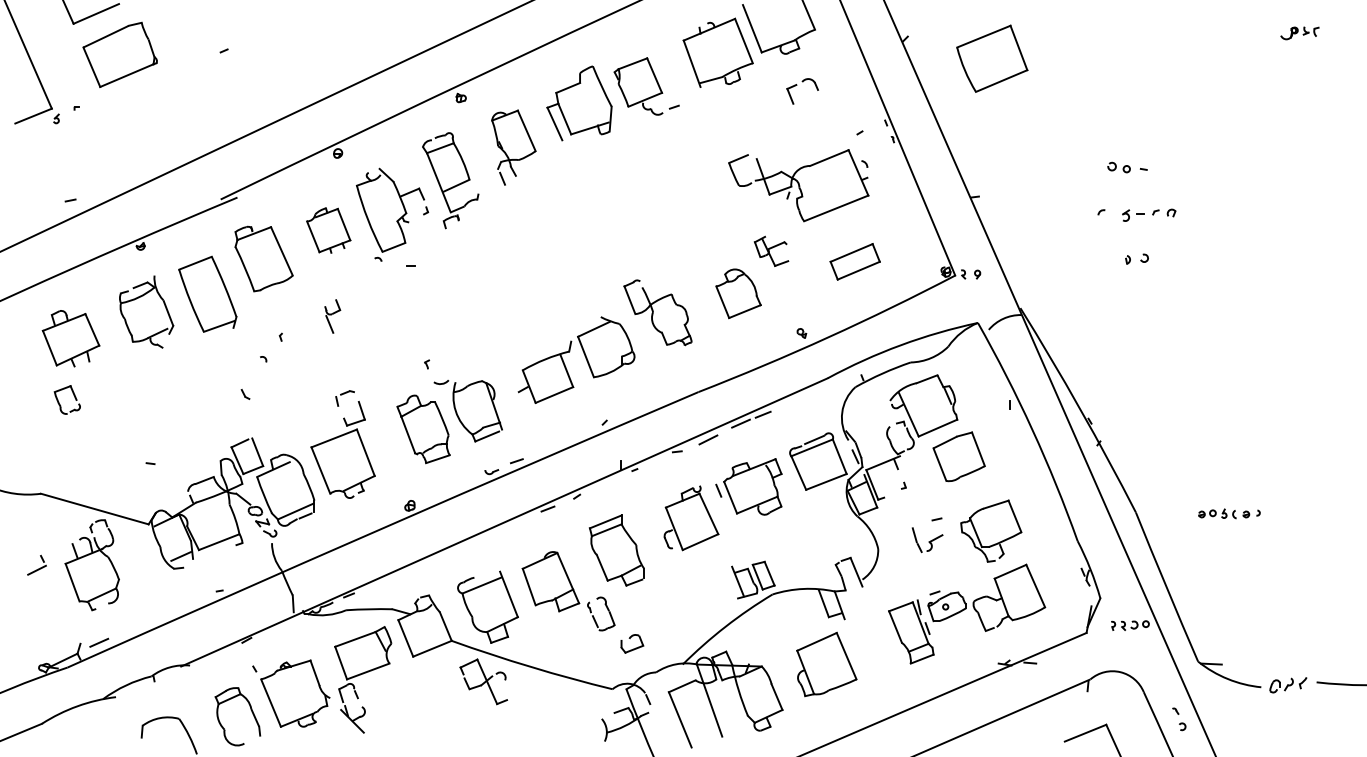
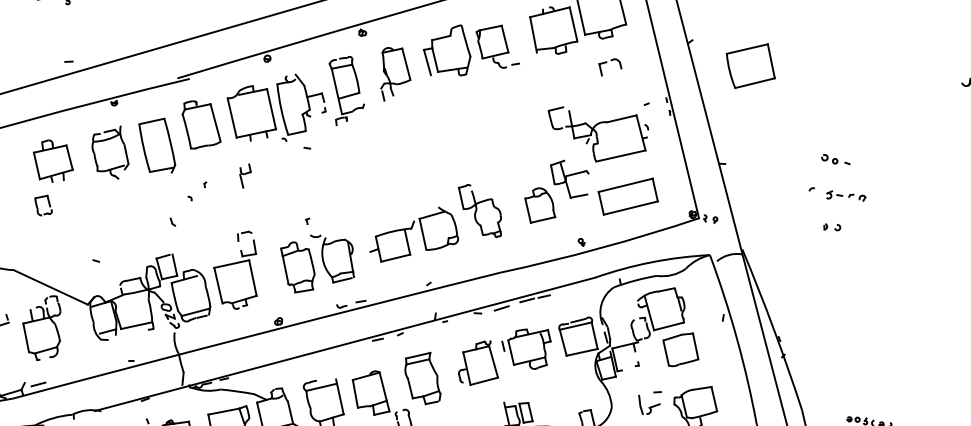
part: (328, 230) -> (251, 113), size x1.67
part: (771, 251) -> (569, 179), size x1.67
part: (855, 261) -> (628, 196), size x1.67

